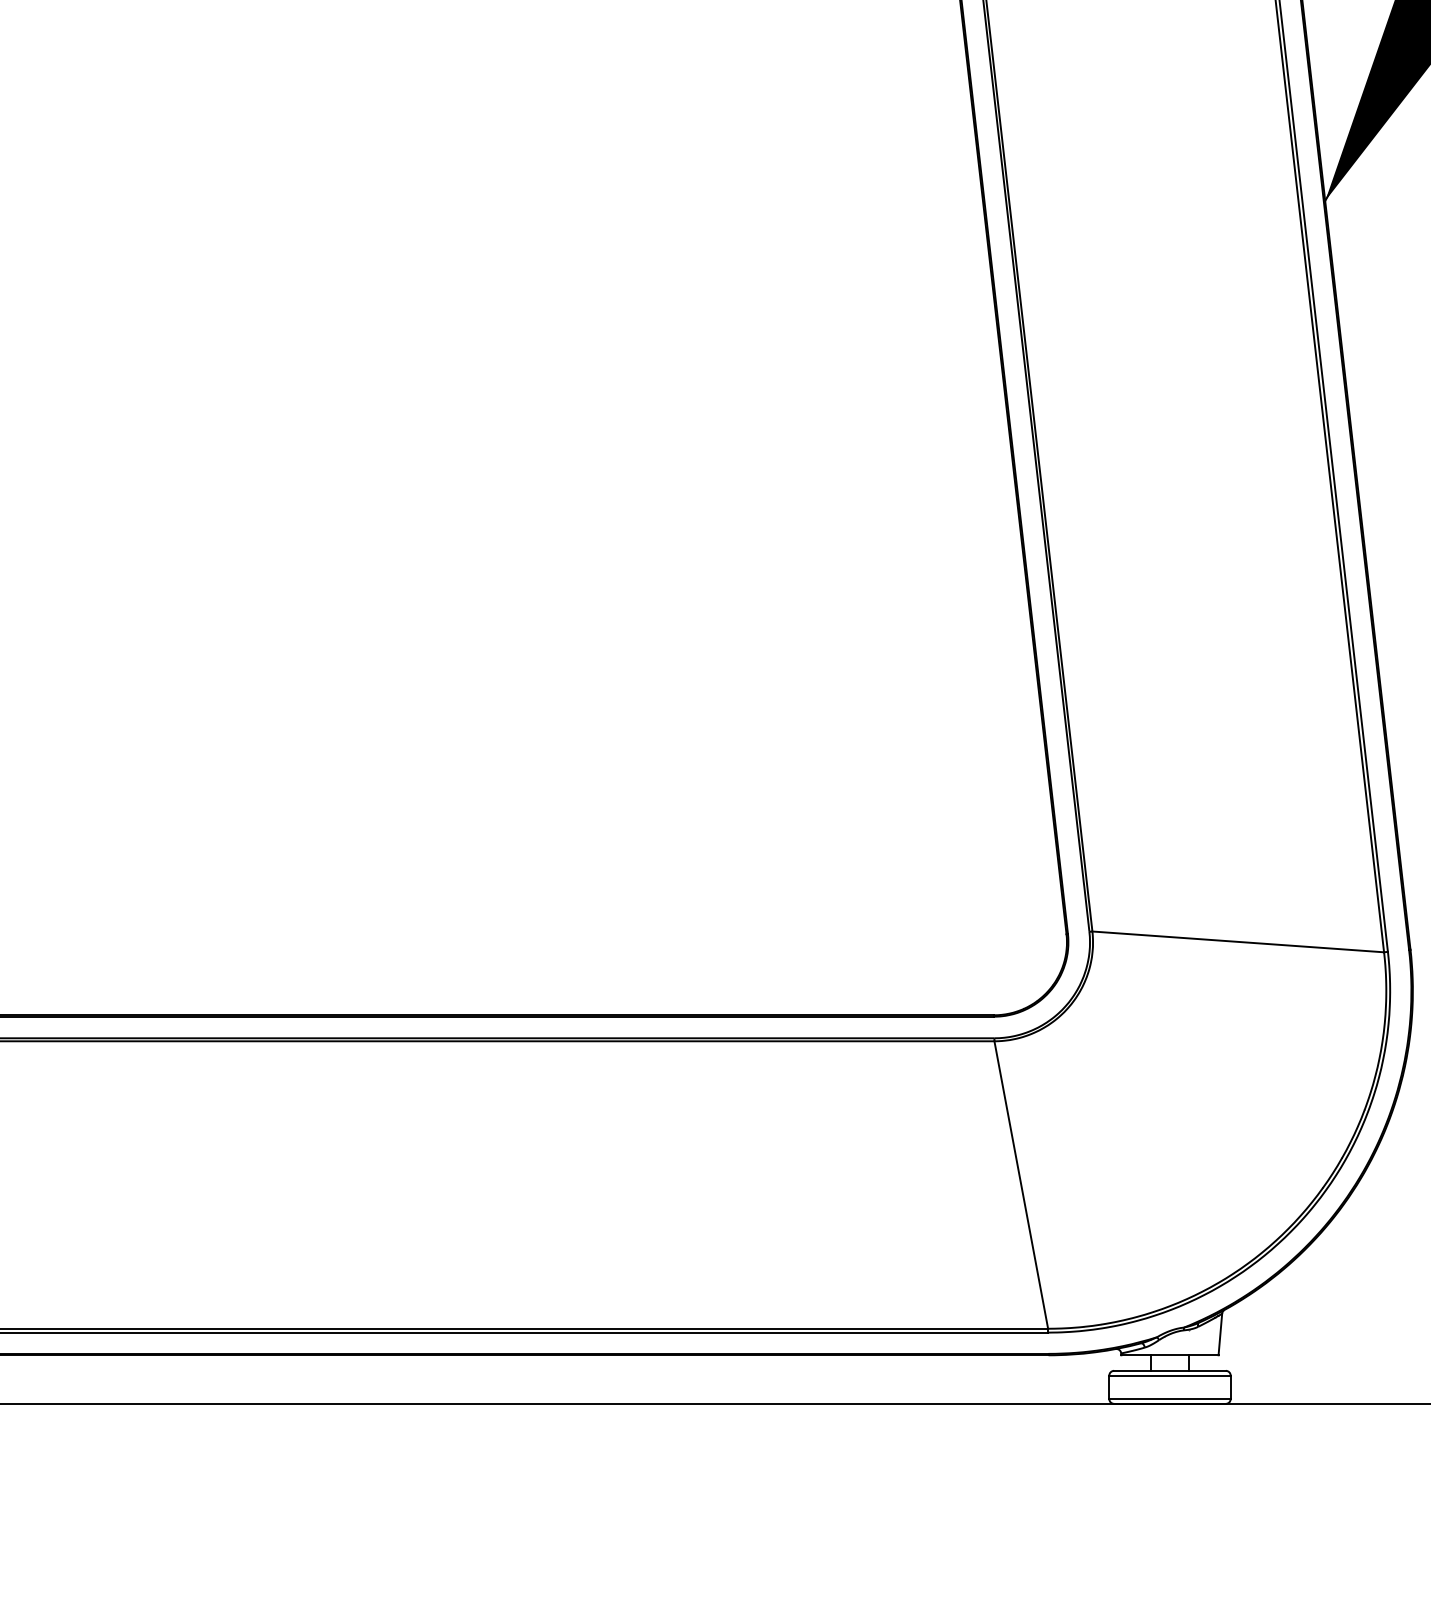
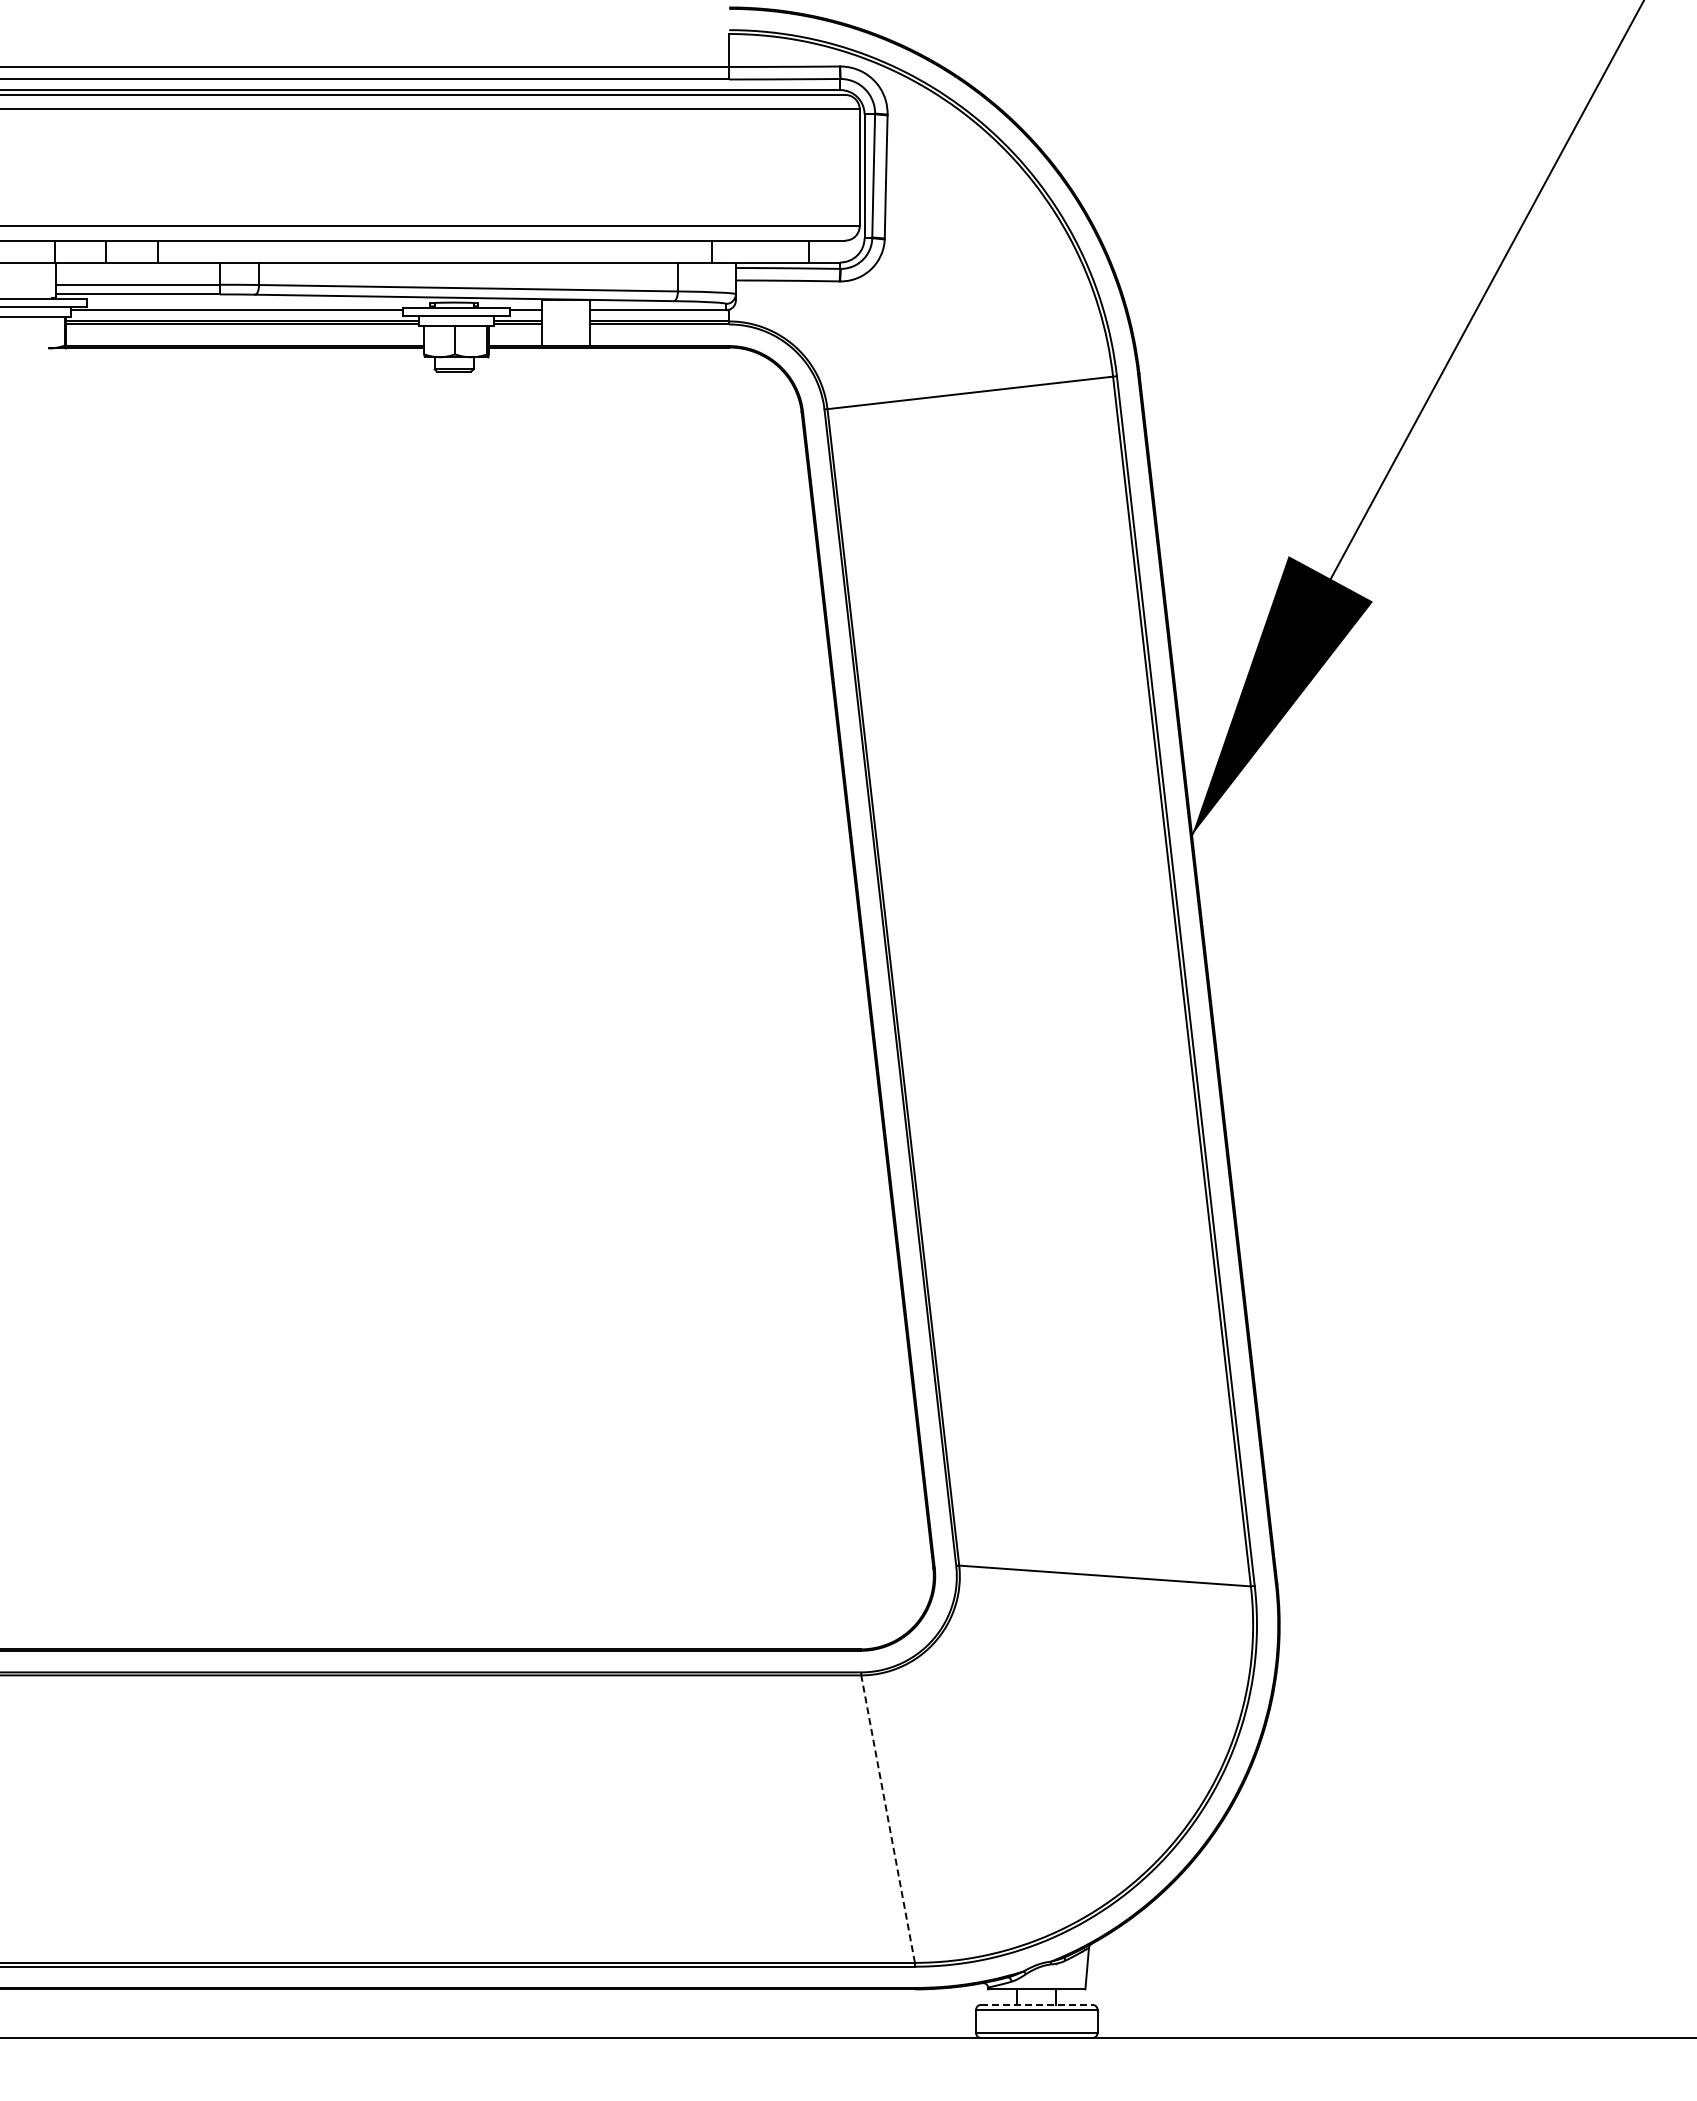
line: (1021, 1184) -> (888, 1818), solid -> dashed
line: (1169, 1370) -> (1036, 2004), solid -> dashed

